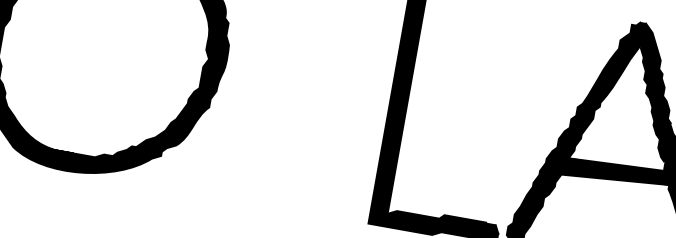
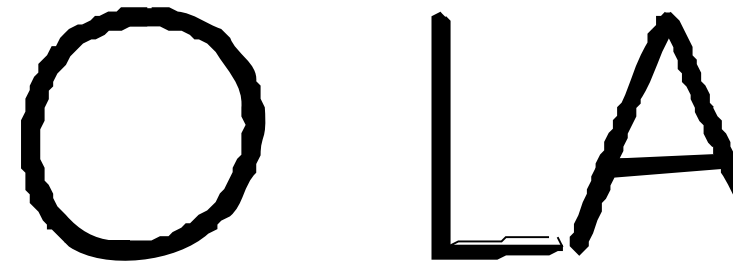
fill: (443, 219) -> (505, 241), removed

